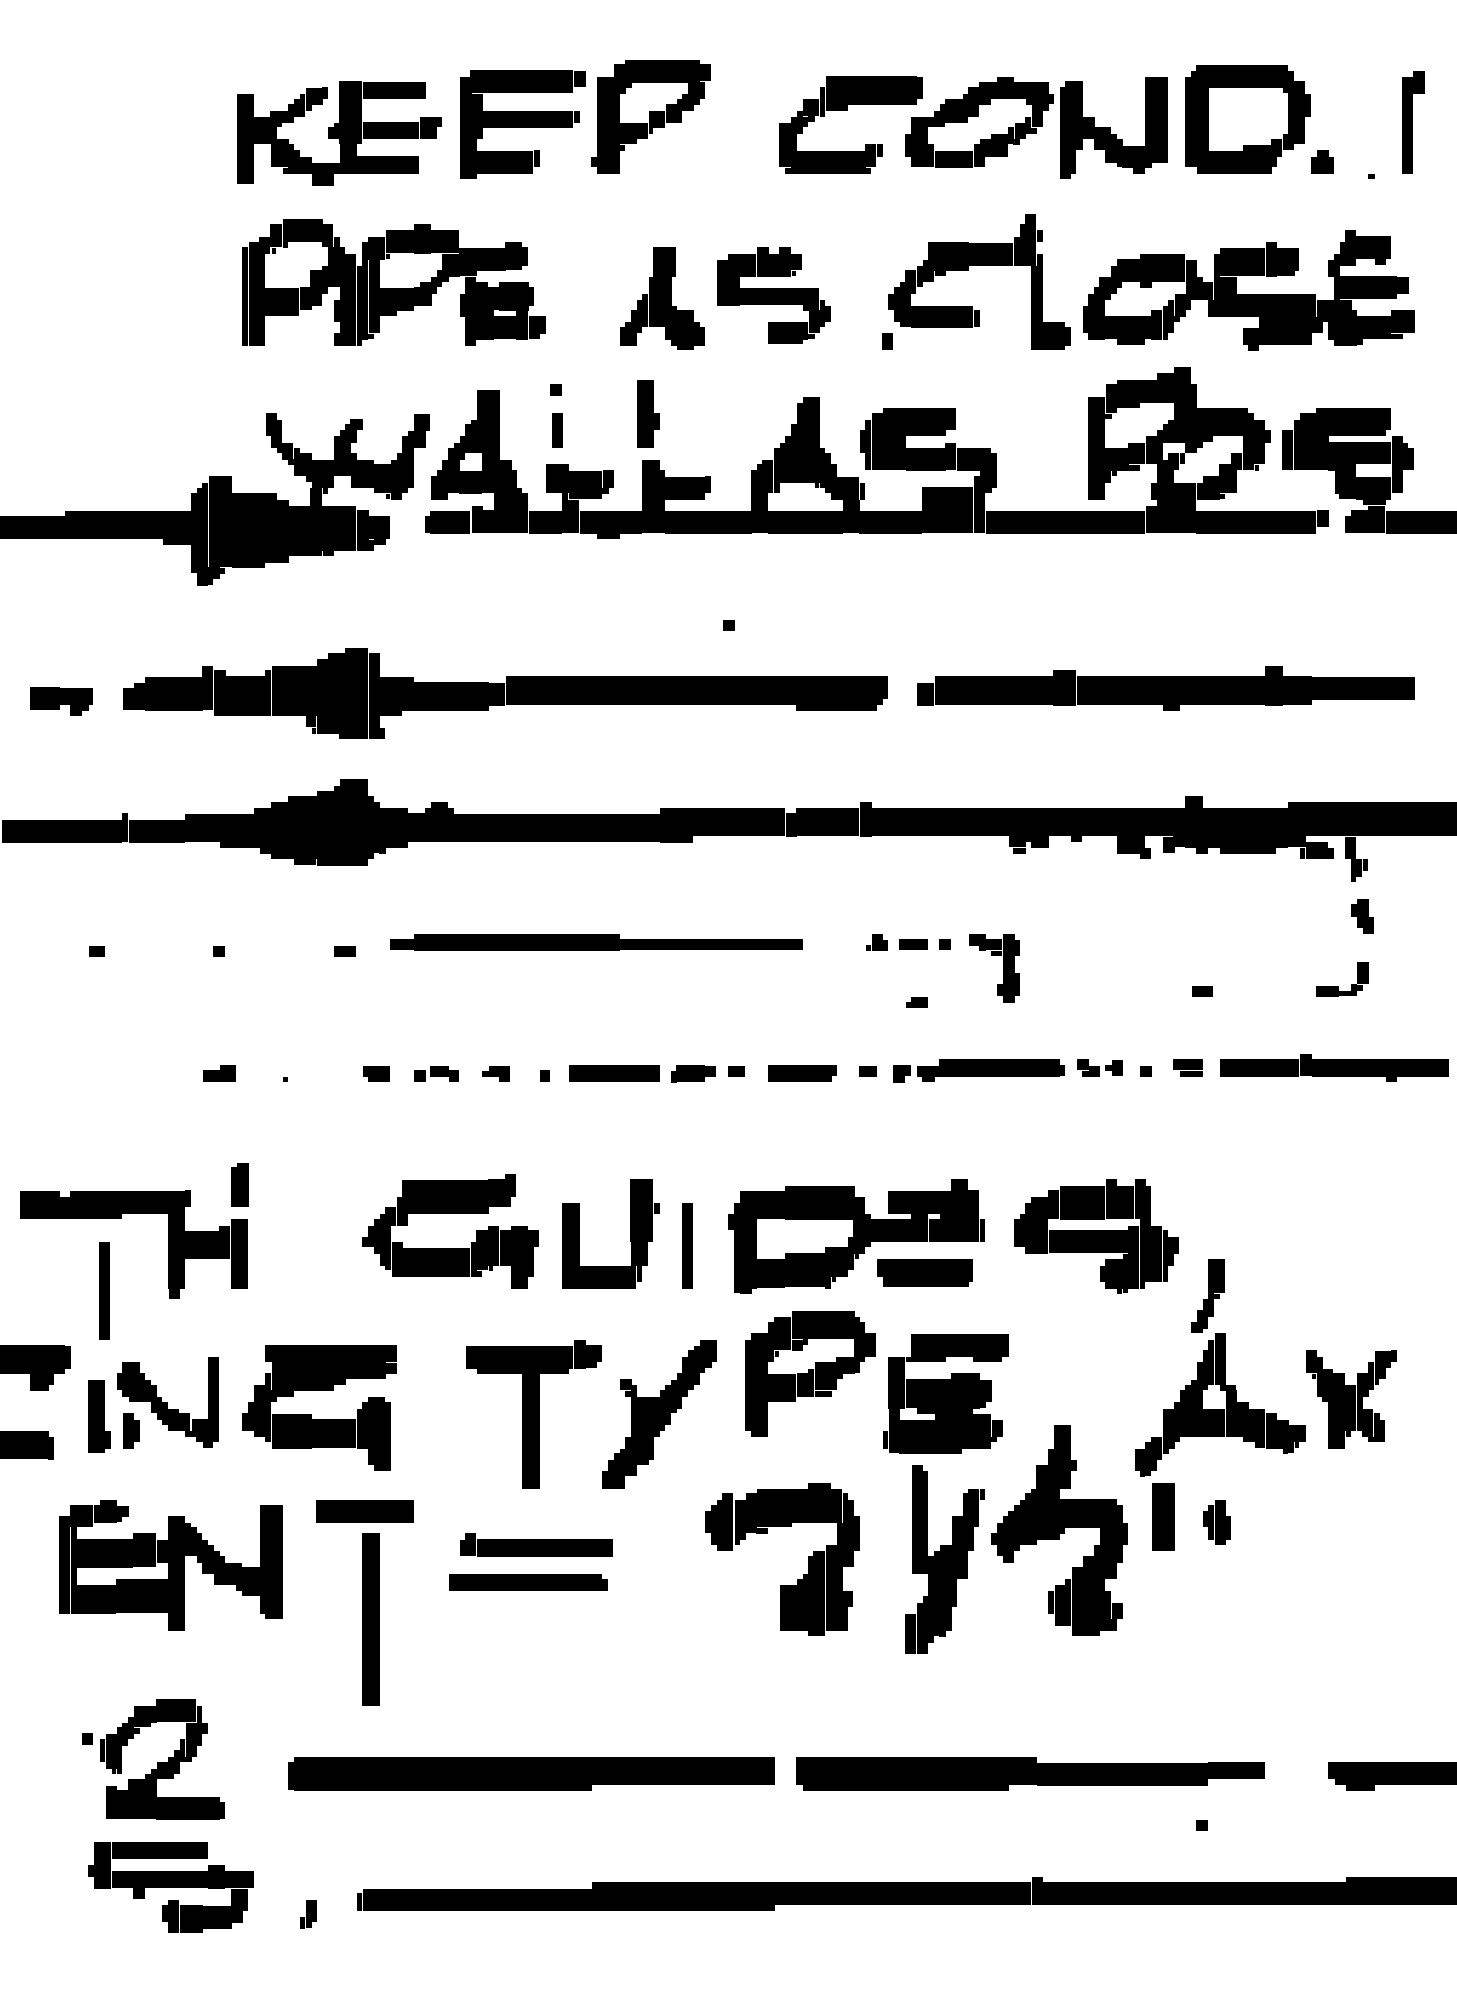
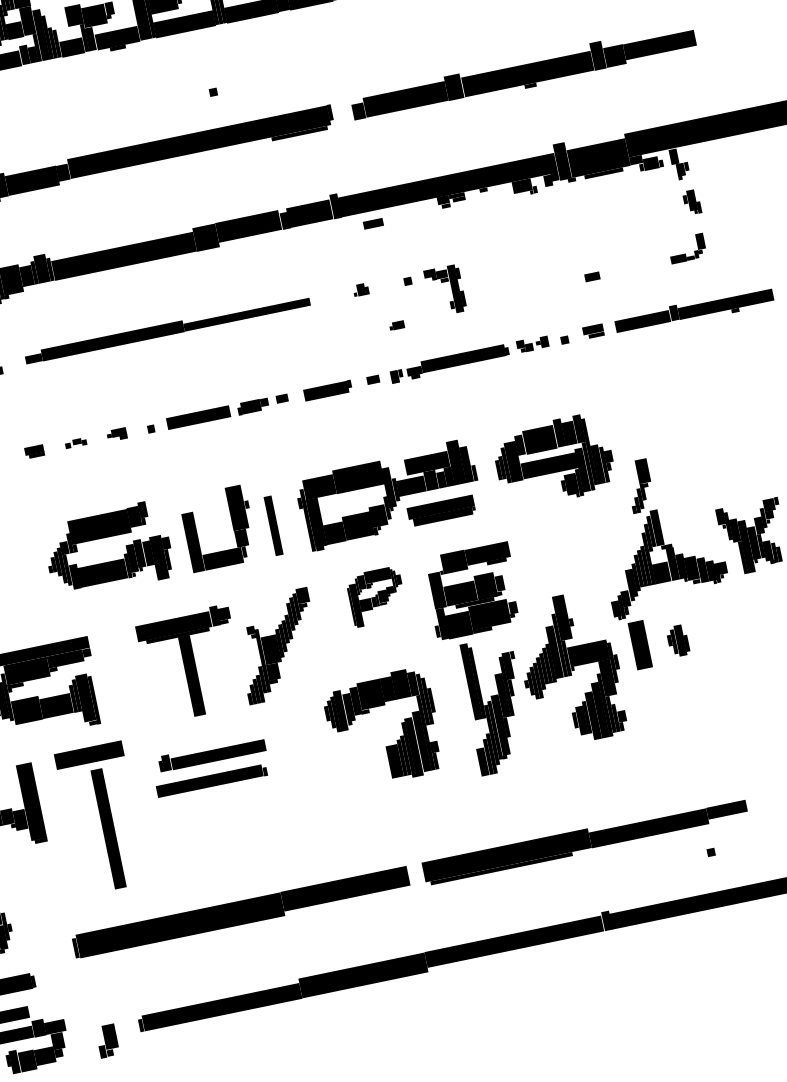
line: (913, 944) -> (373, 223), moved
part: (436, 1073) -> (75, 442), size x0.7
part: (810, 1373) -> (376, 596), size x0.6
part: (308, 1914) -> (107, 1041), size x1.6

